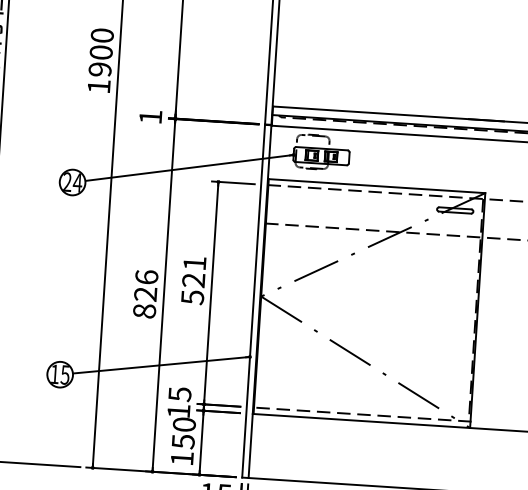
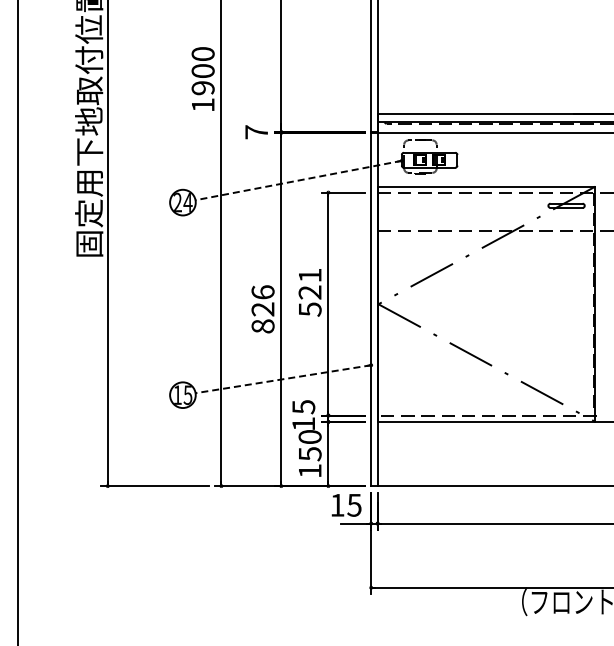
text: (150, 117) -> (256, 132), 1 -> 7
line: (189, 167) -> (298, 180), solid -> dashed
line: (161, 365) -> (283, 379), solid -> dashed

